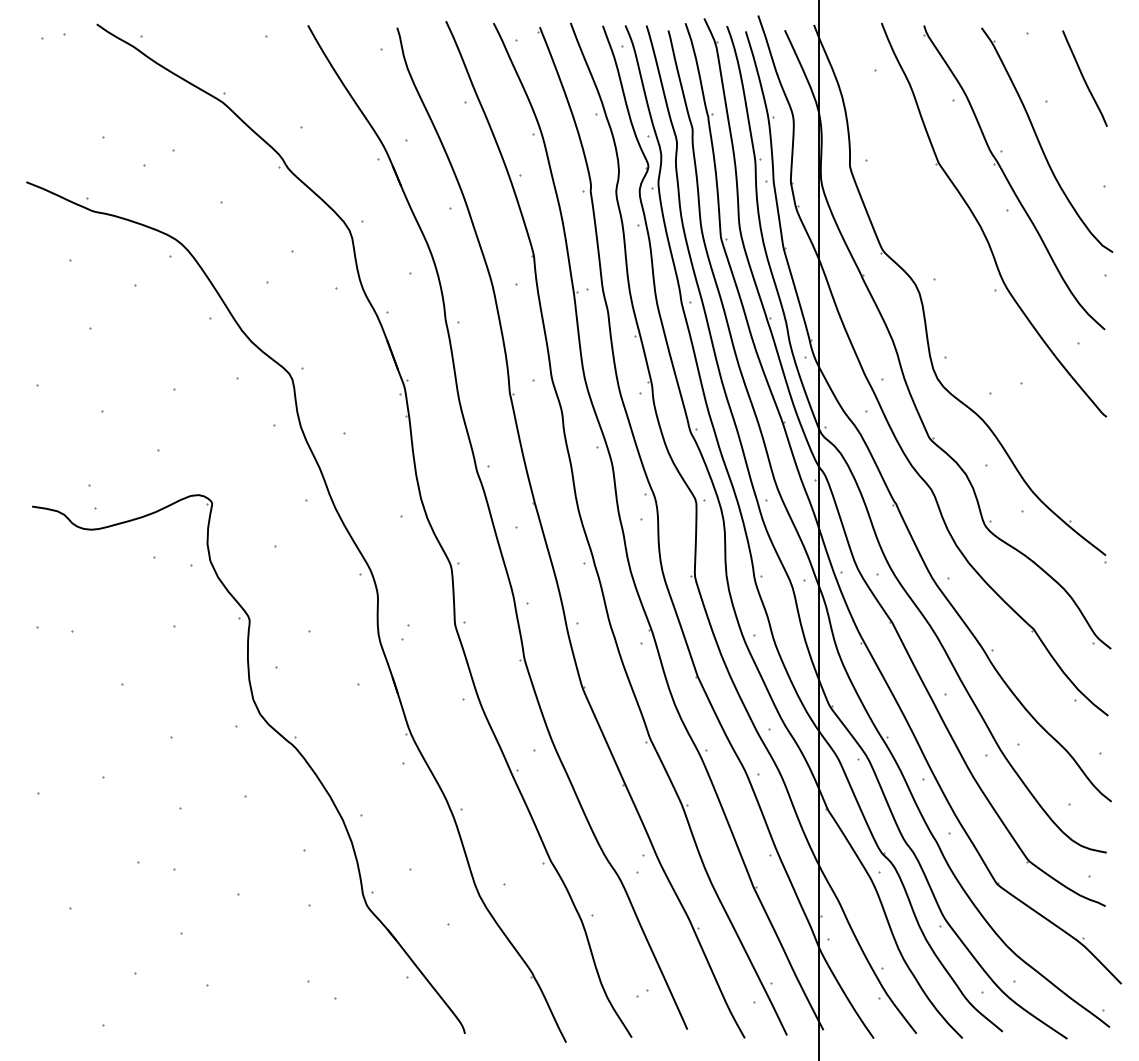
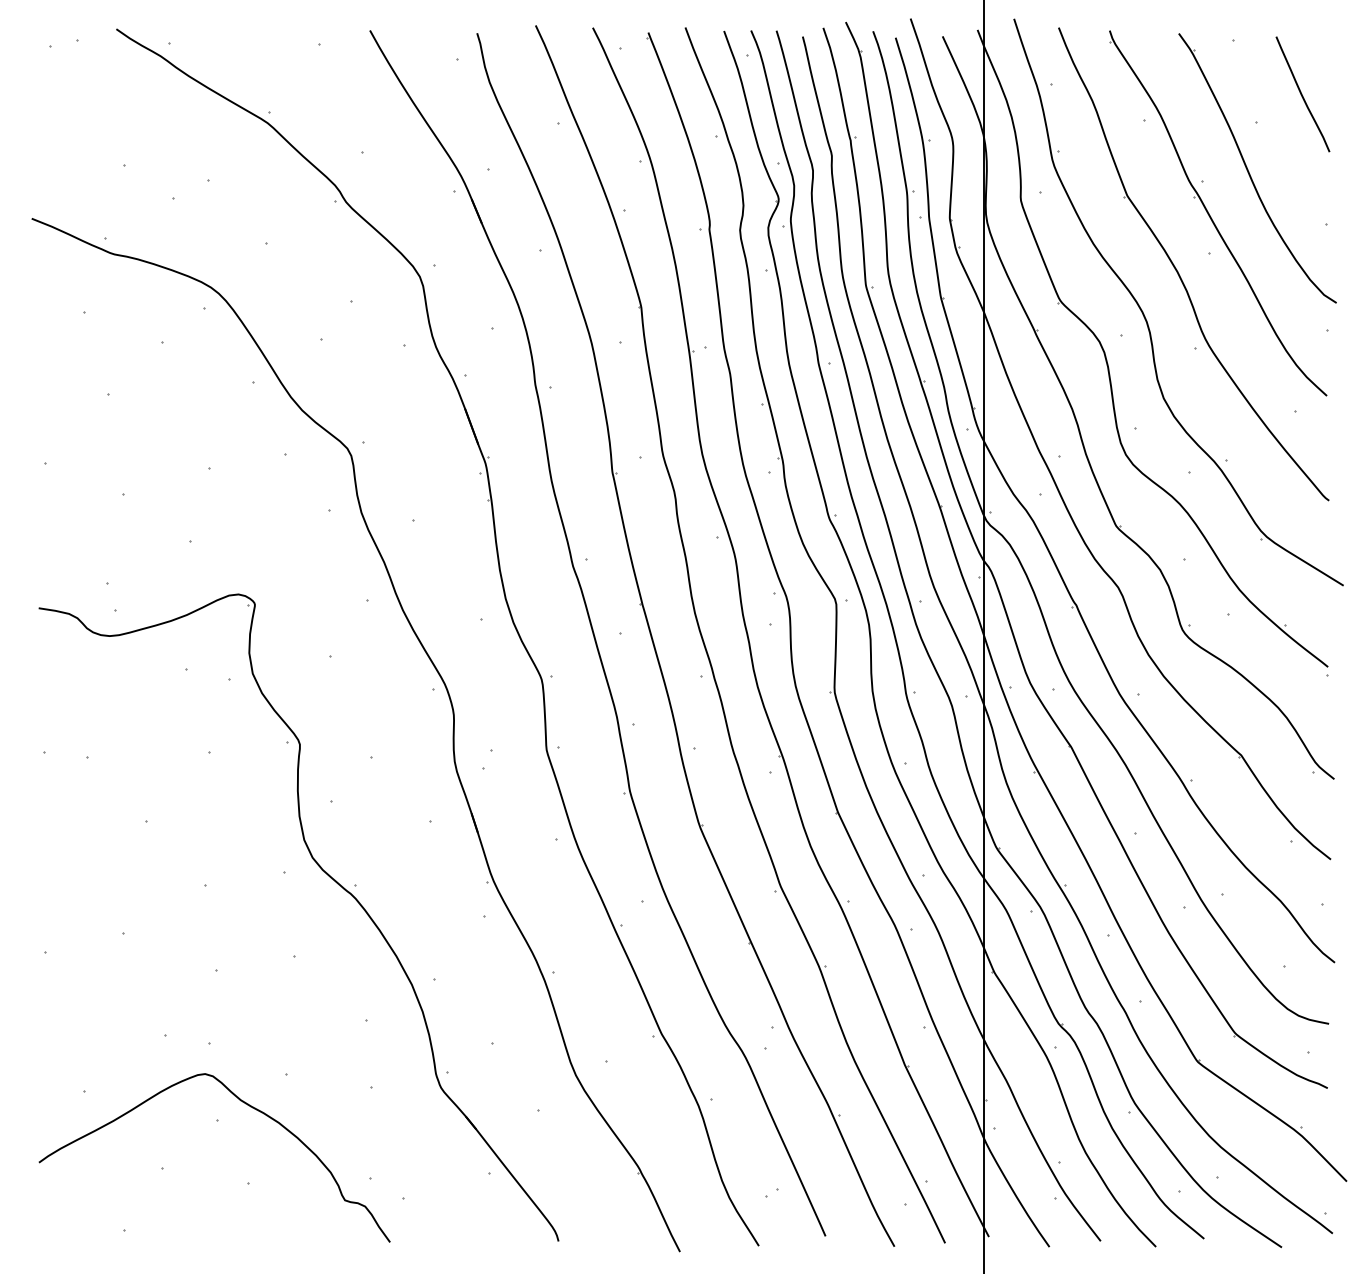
part: (954, 265) -> (1146, 318), added
curve: (204, 919) -> (245, 1104), added

